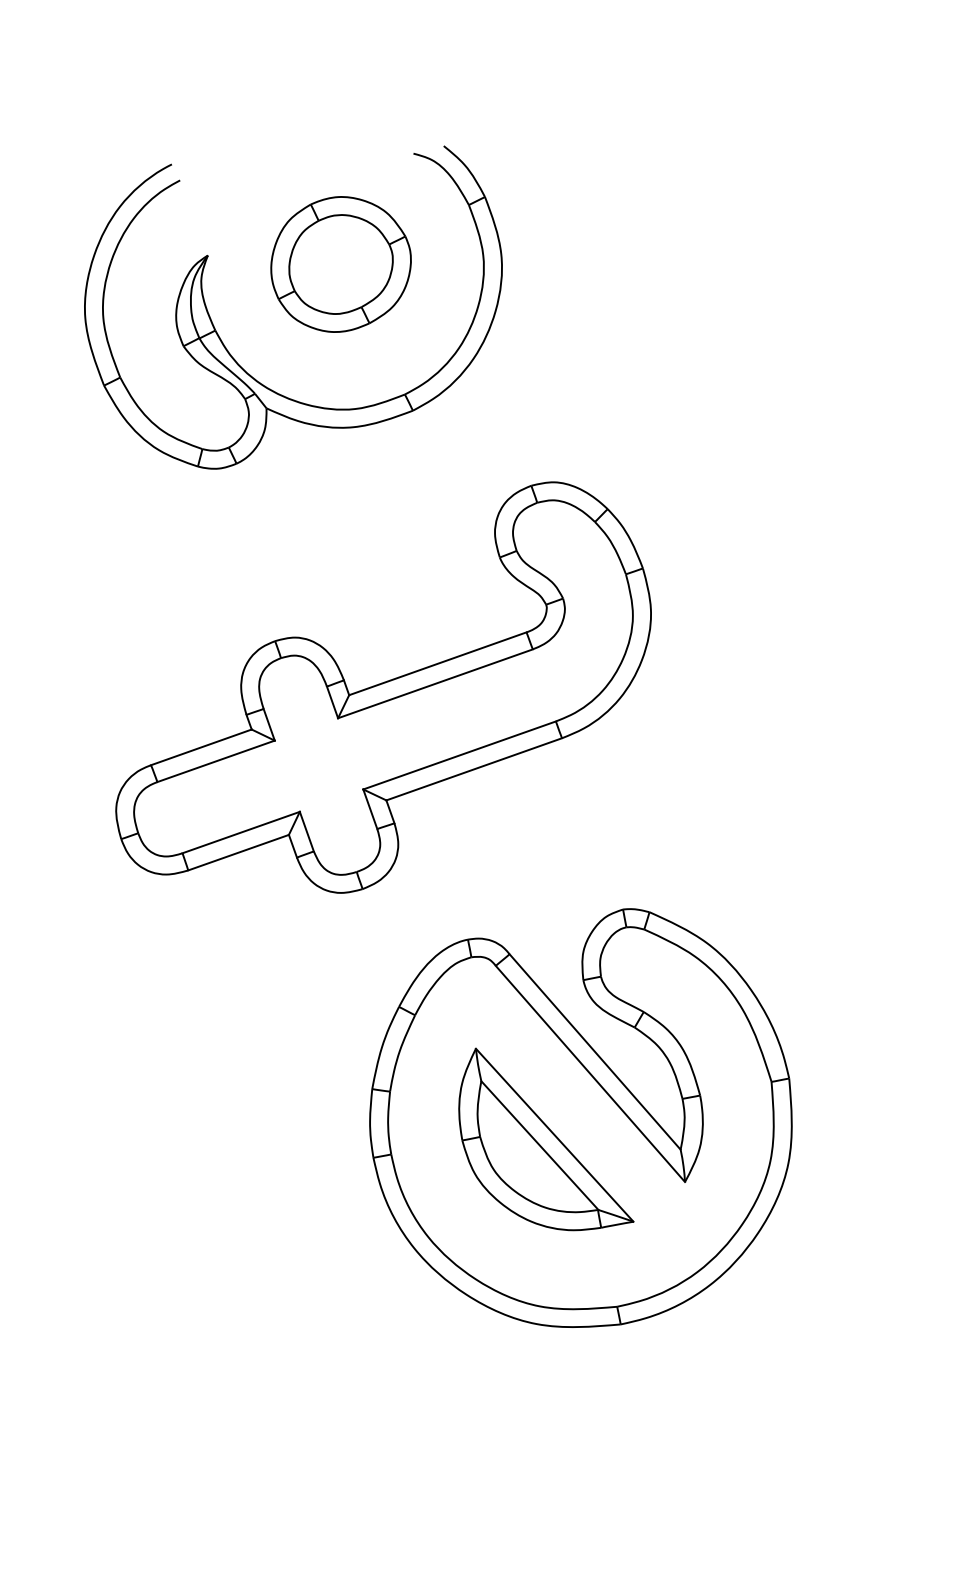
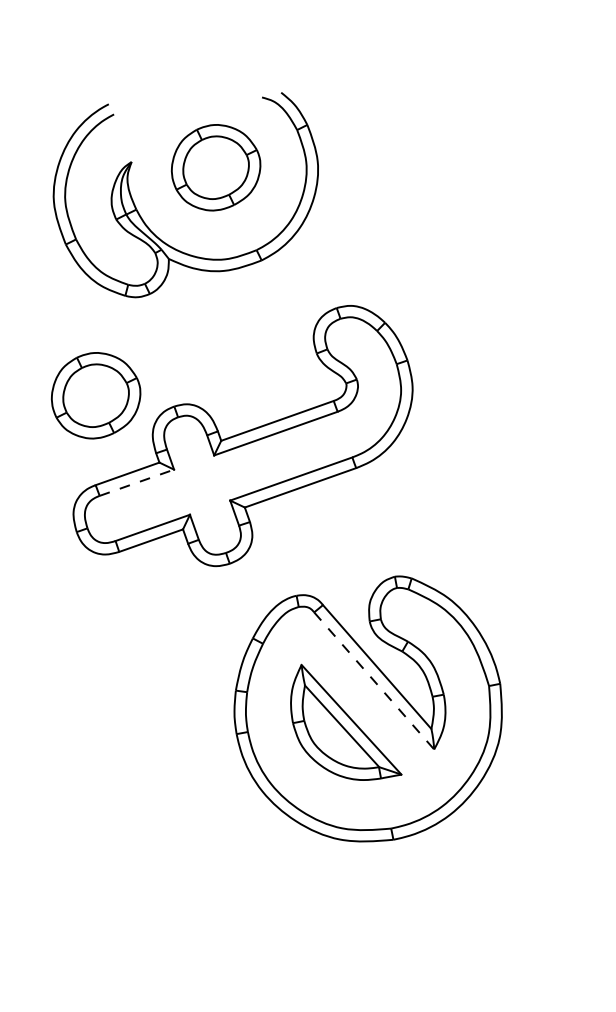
part: (150, 623) -> (95, 395), added
line: (217, 760) -> (137, 482), solid -> dashed
line: (590, 1074) -> (374, 681), solid -> dashed

